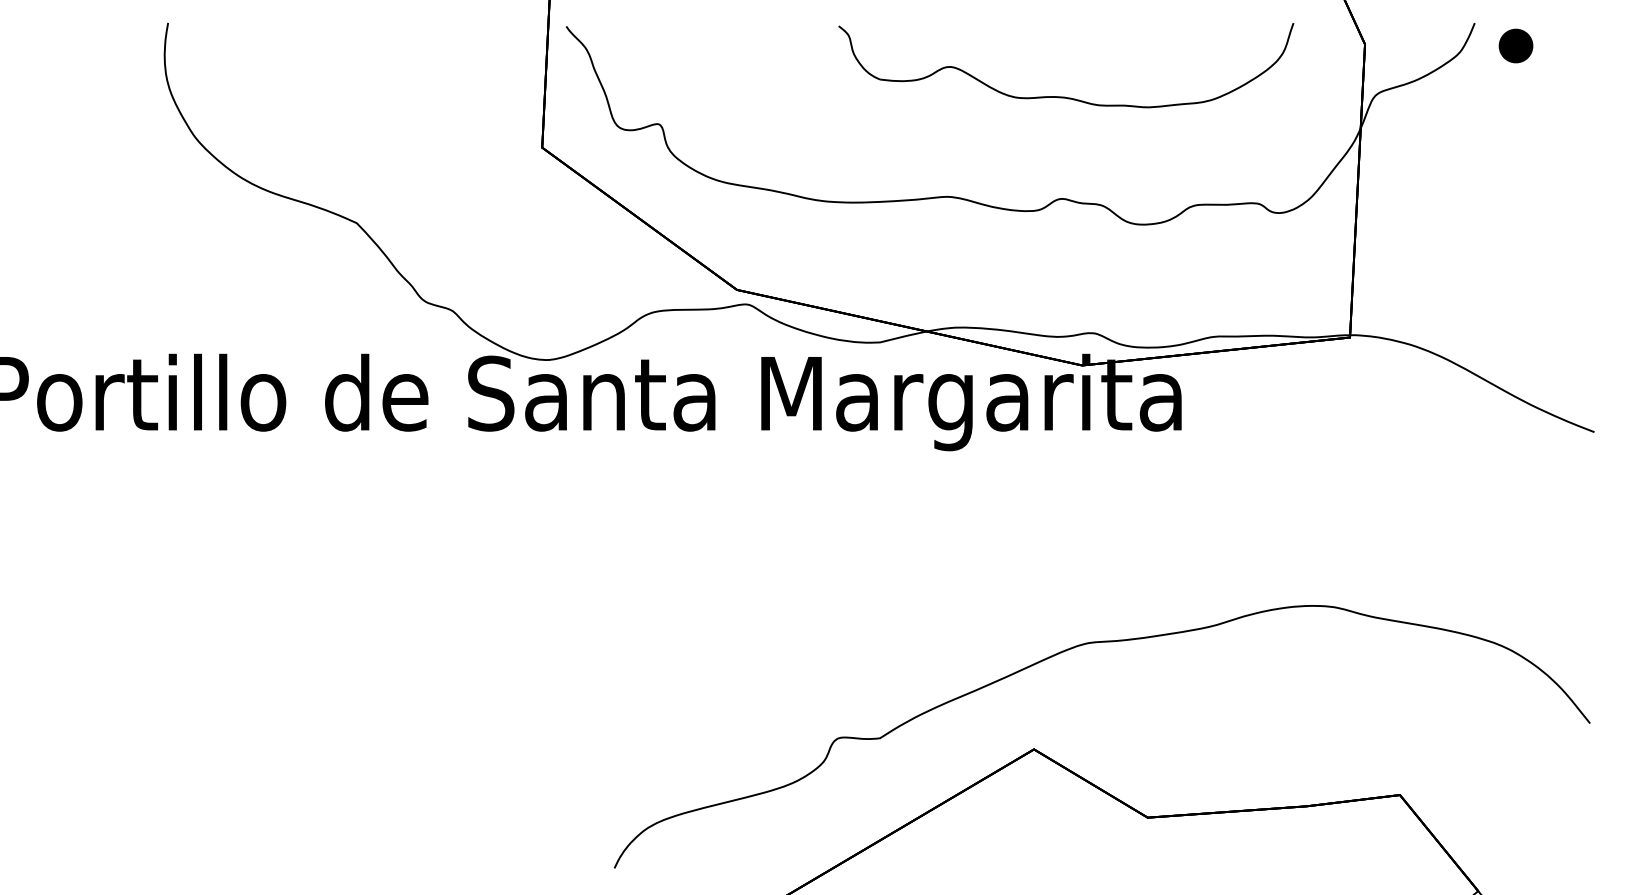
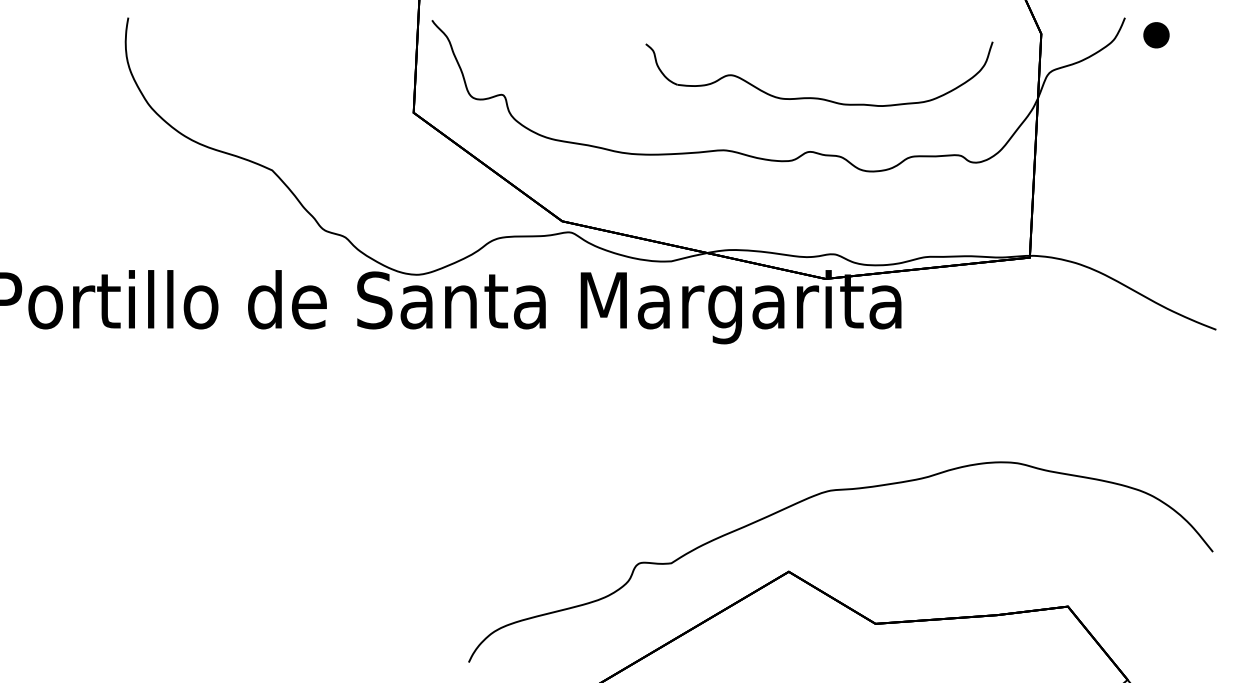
part: (1065, 96) -> (818, 97), moved

